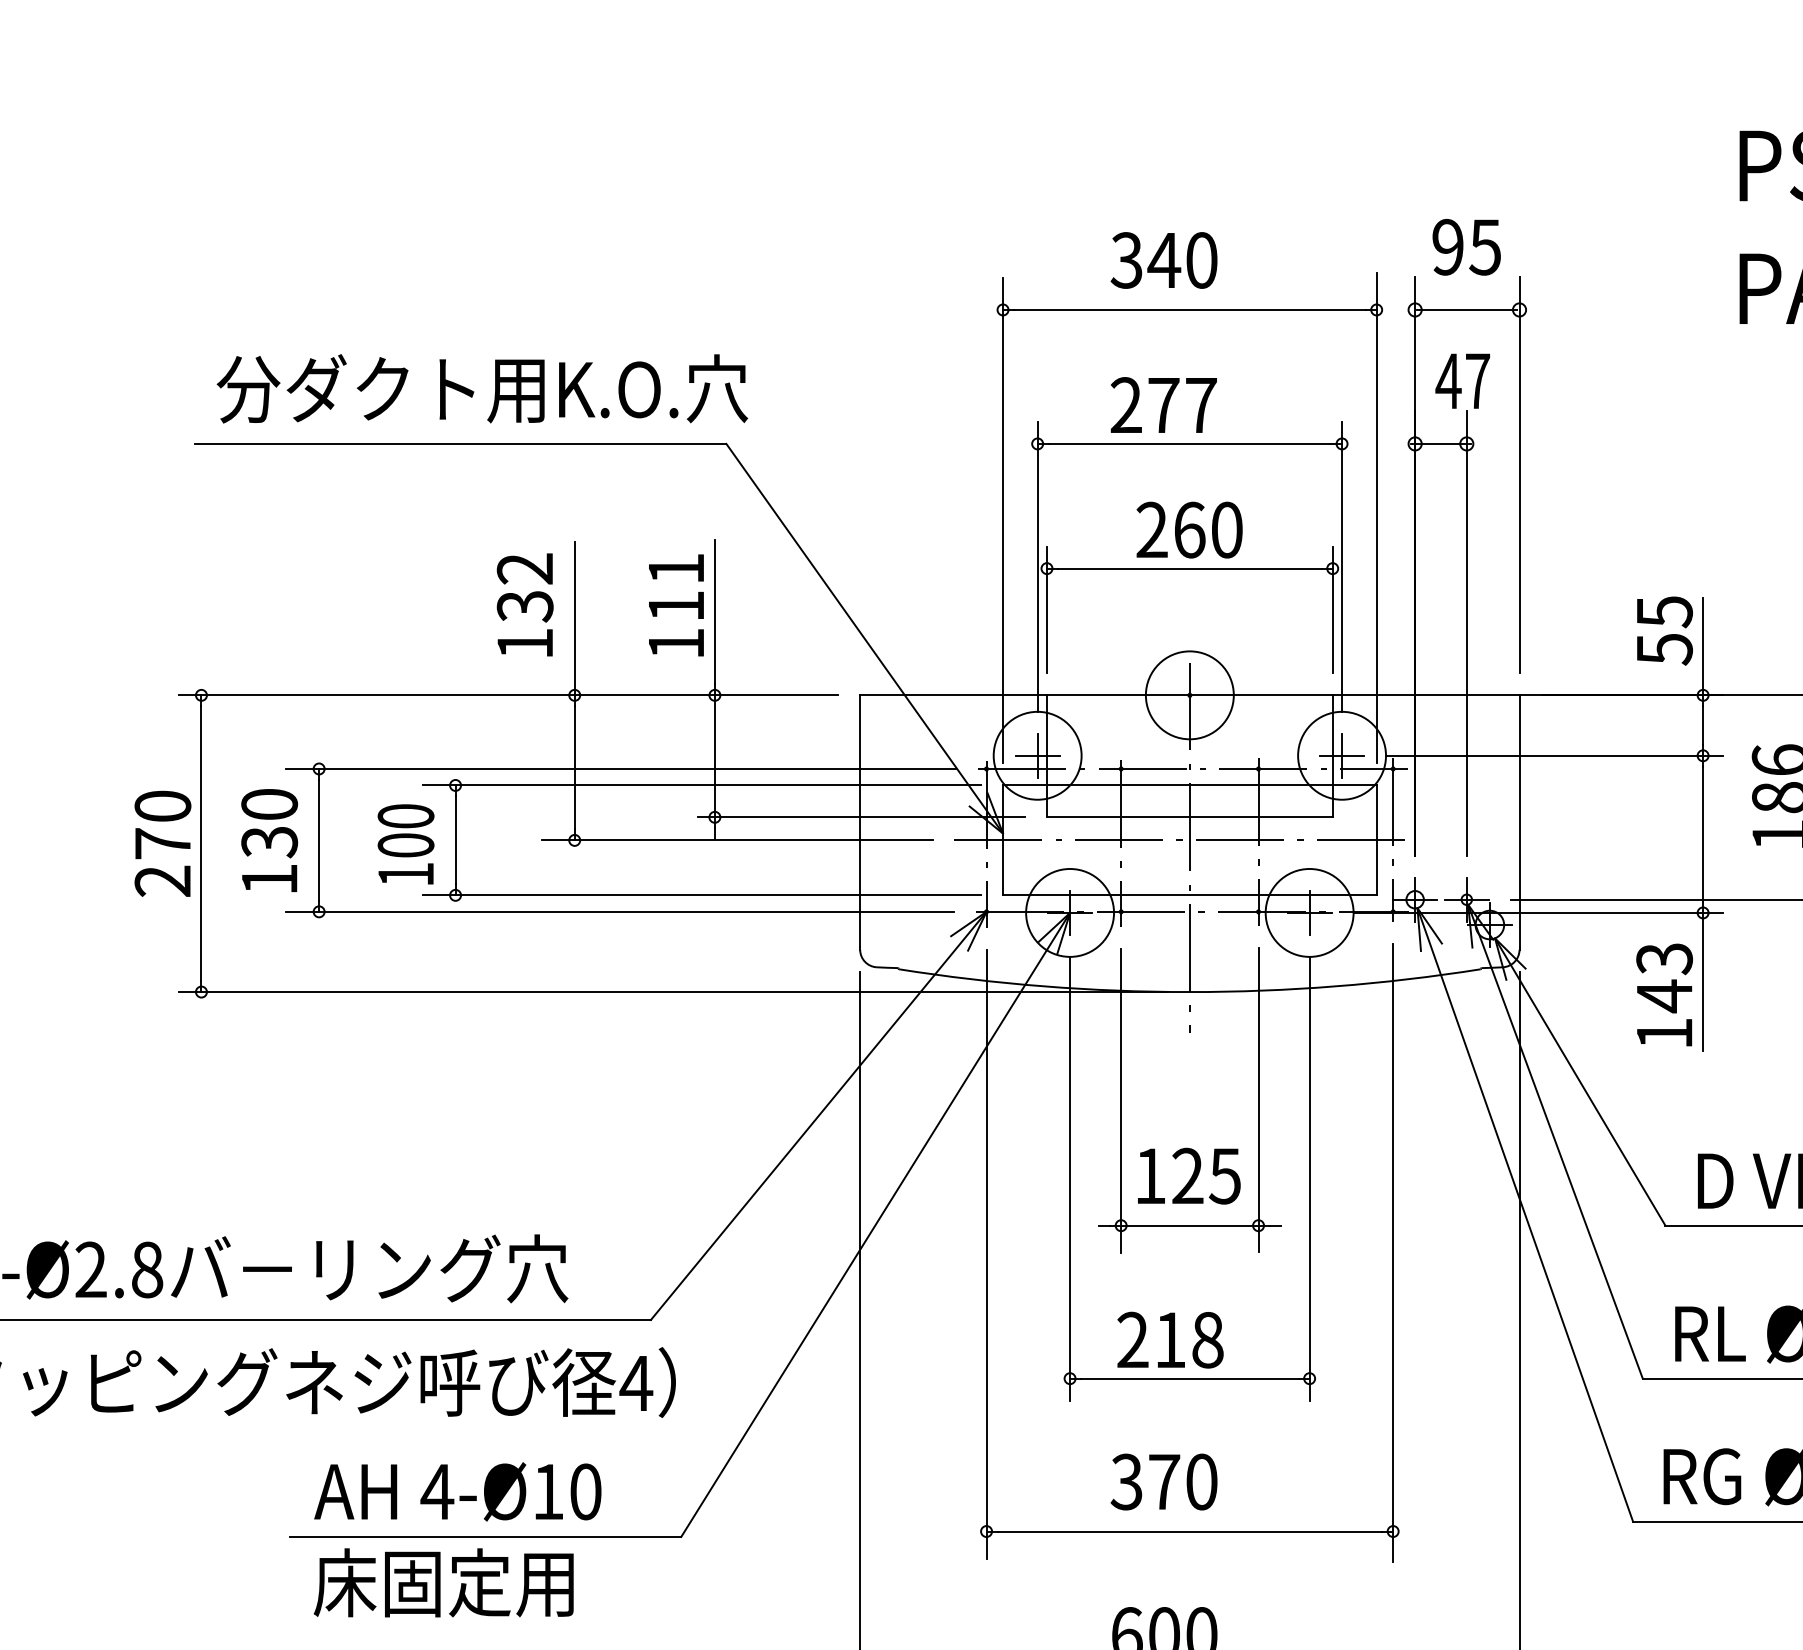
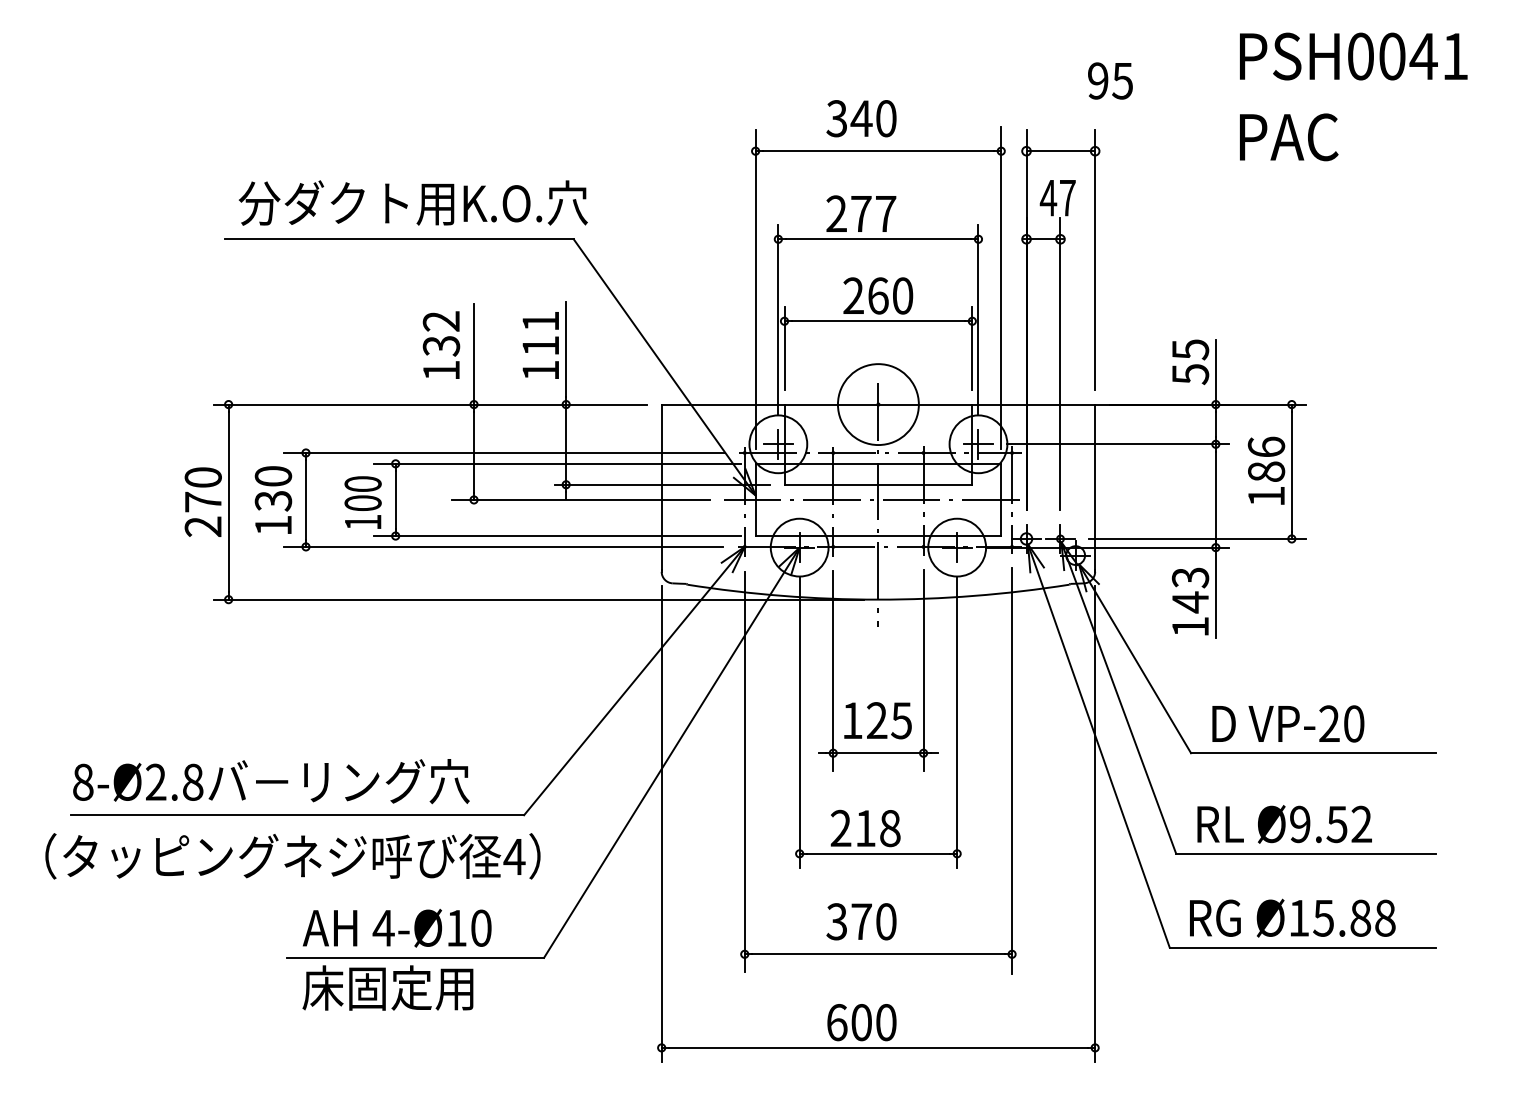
text: (1466, 246) -> (1110, 80), moved
circle: (1189, 695) -> (878, 404), size x1.4

